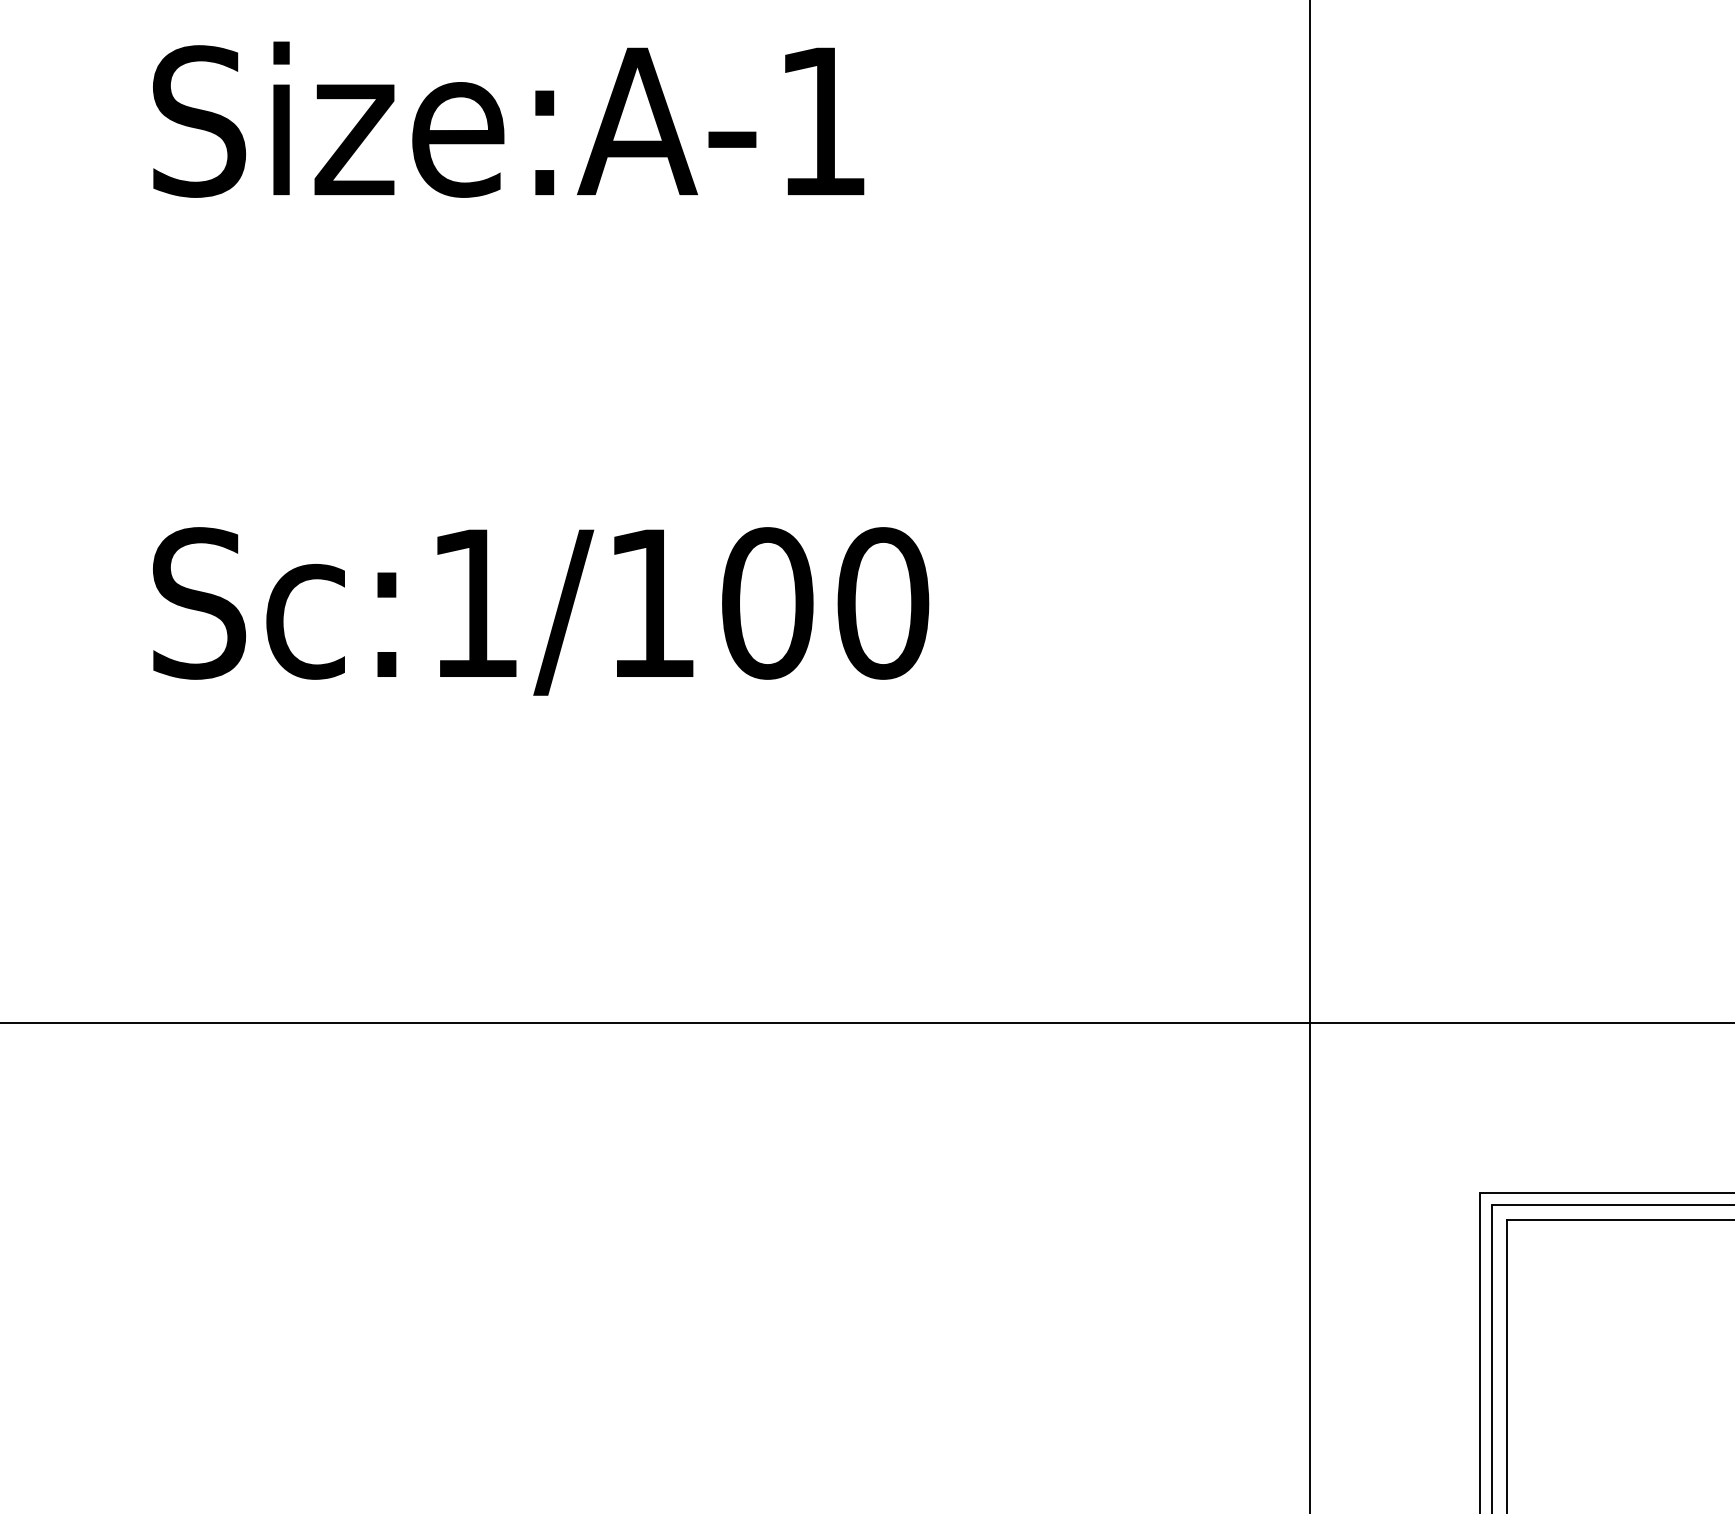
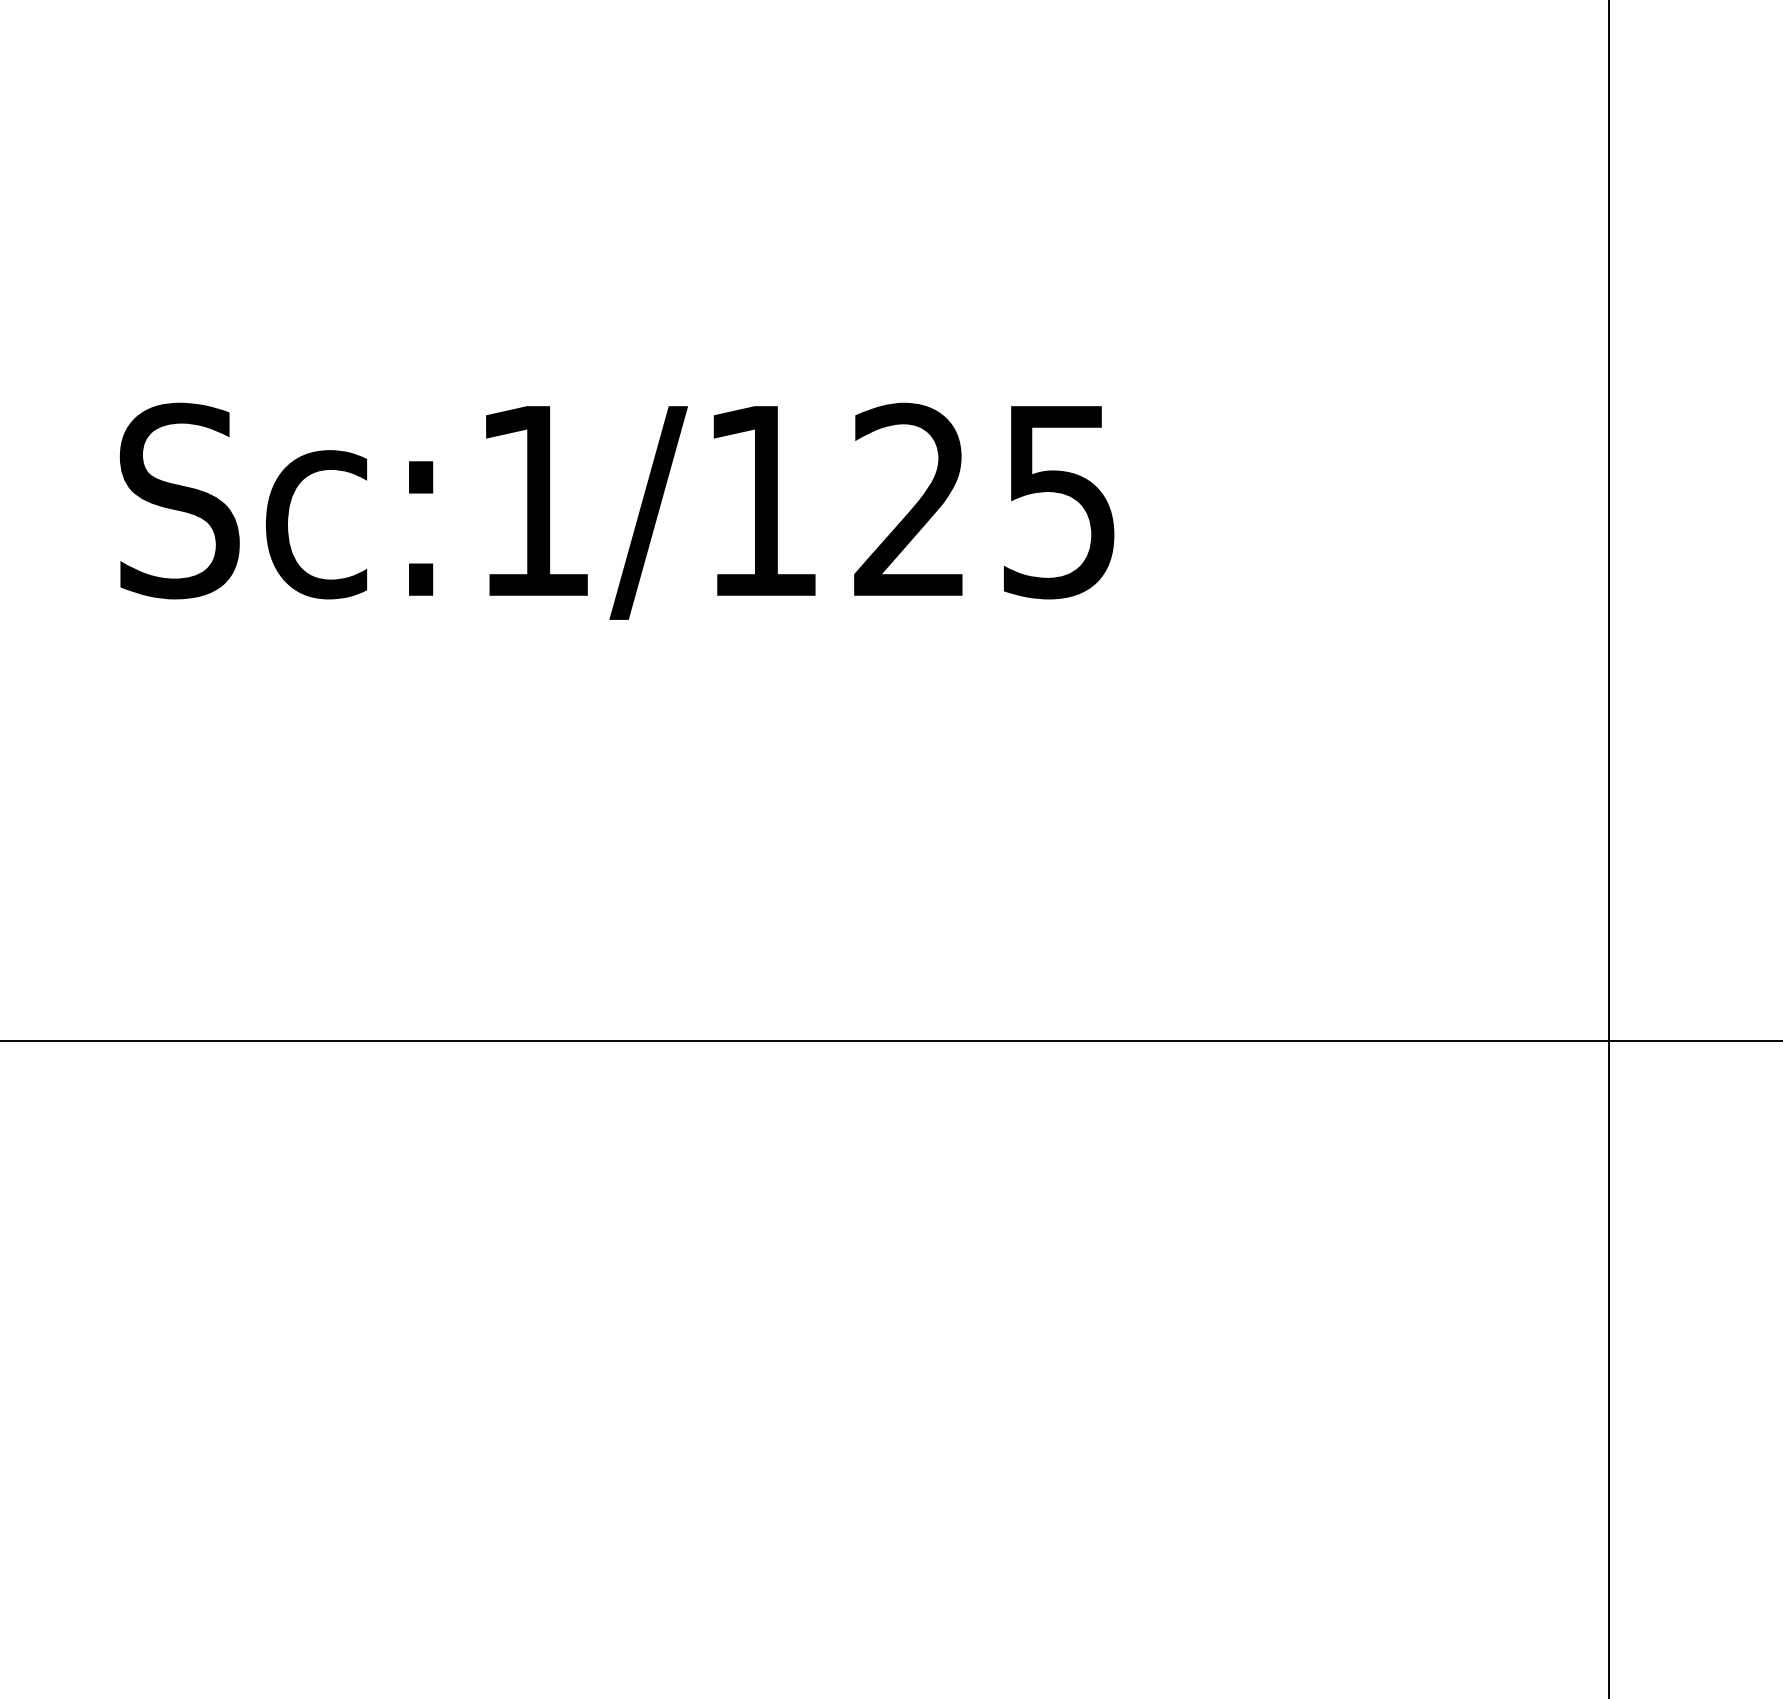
text: (825, 603) -> (985, 501), Sc:1/100 -> Sc:1/125

